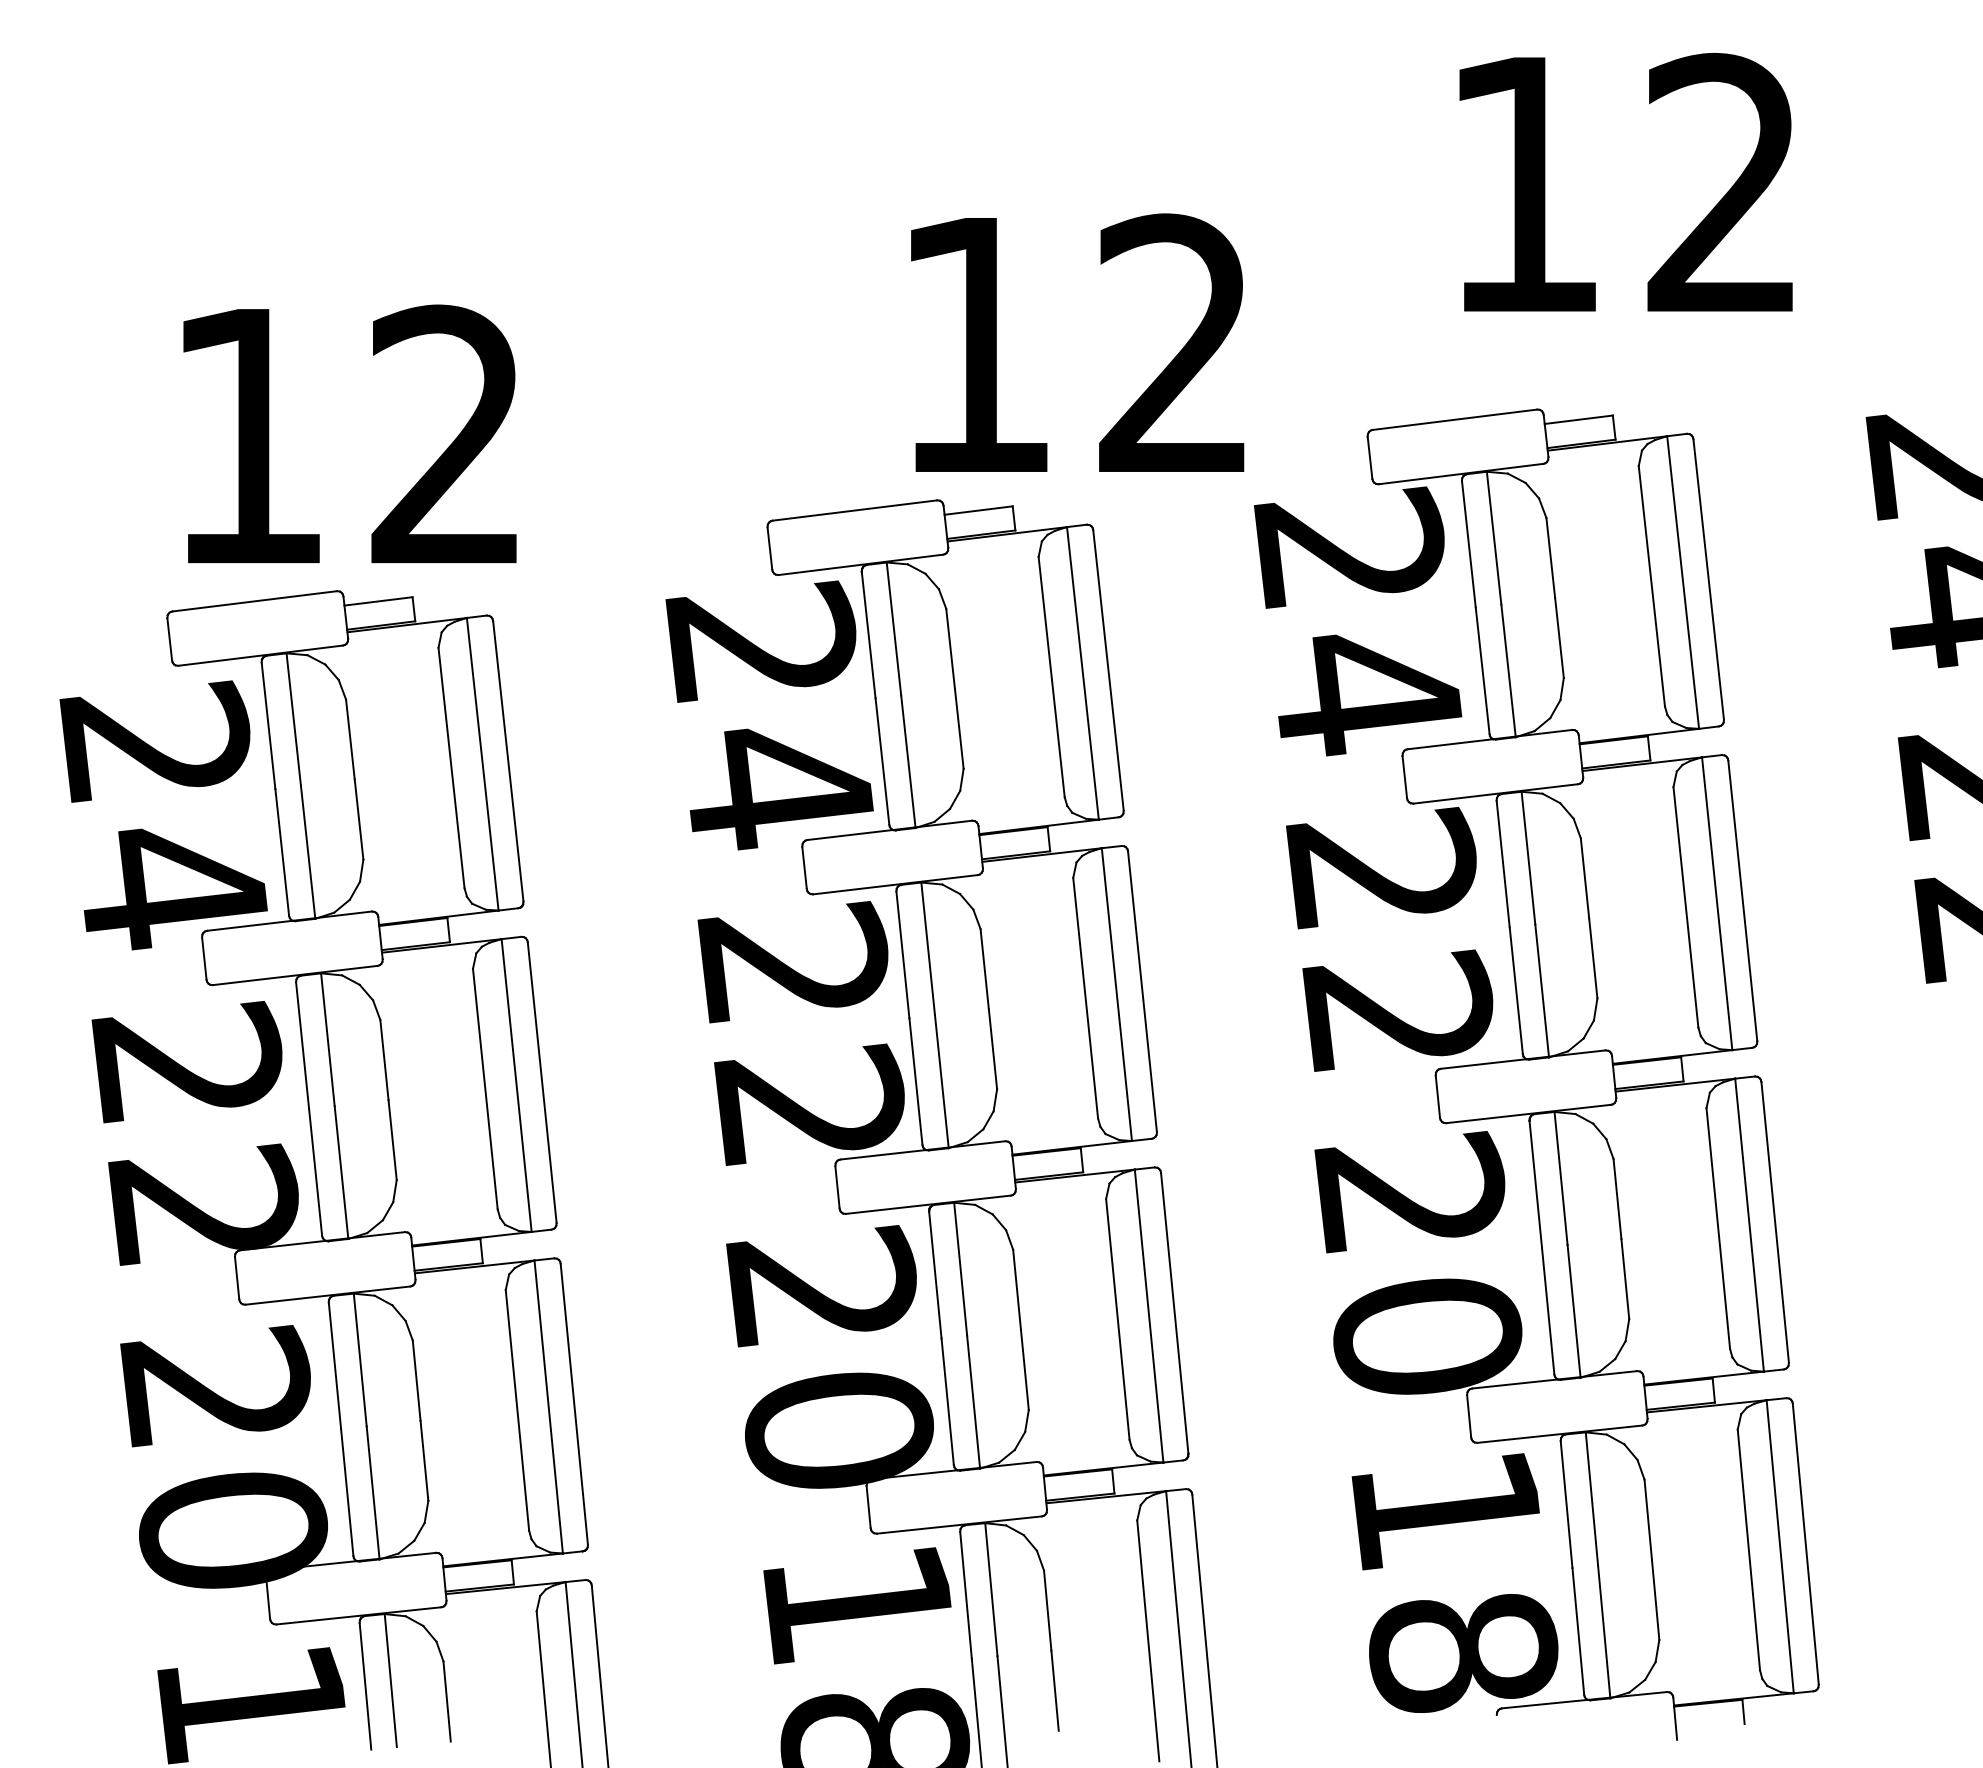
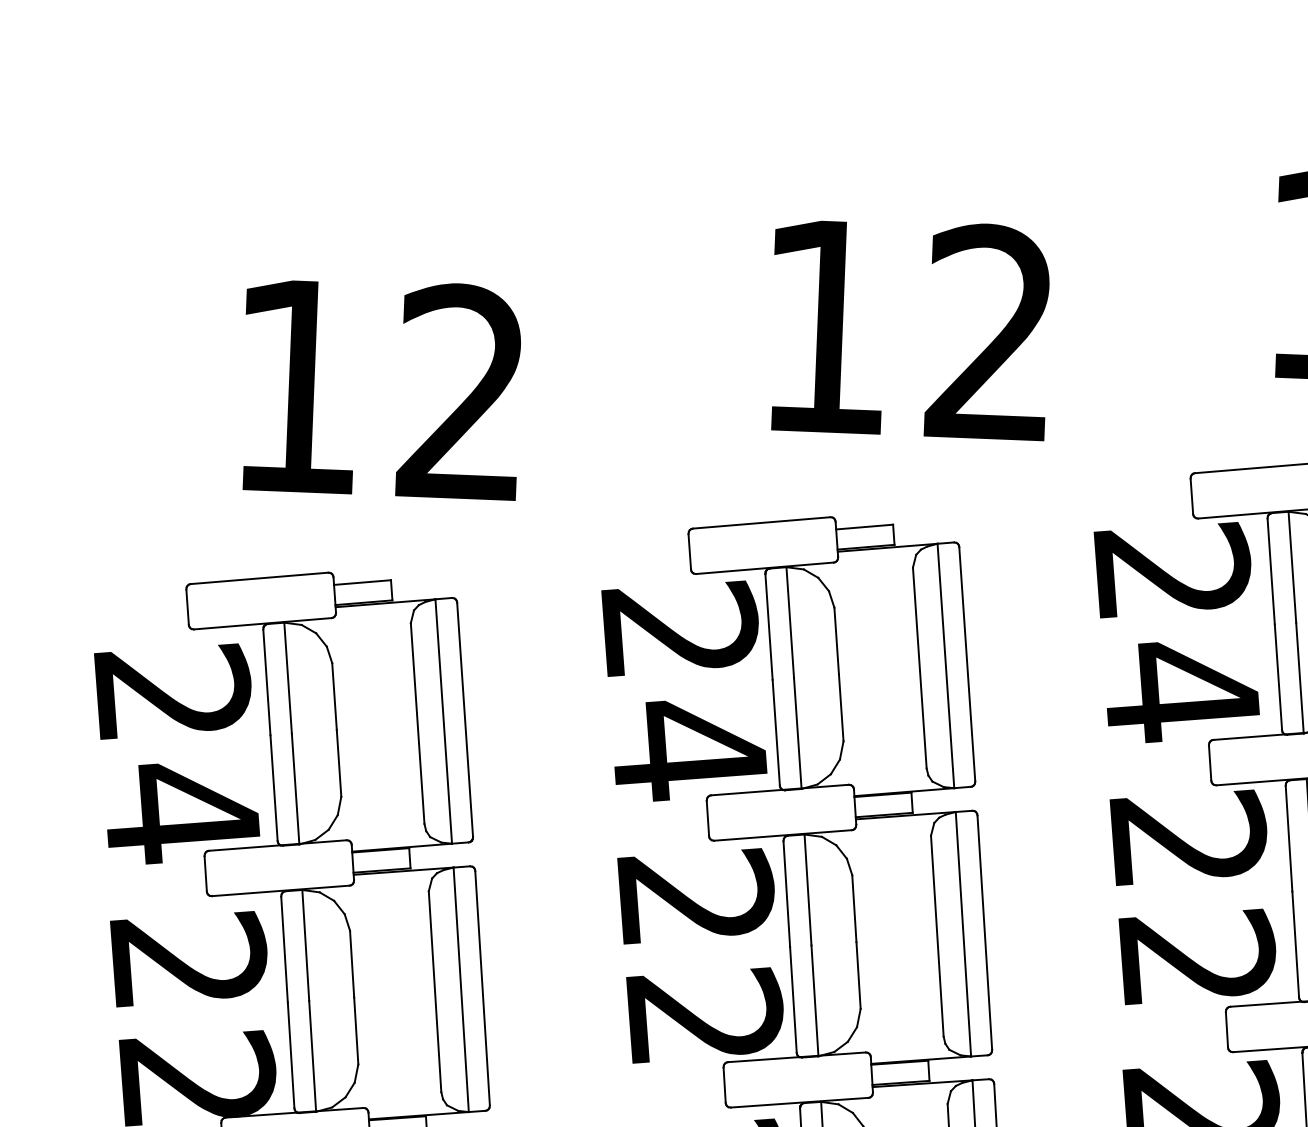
text: (1077, 342) -> (909, 328), moved
text: (349, 433) -> (381, 387), moved

